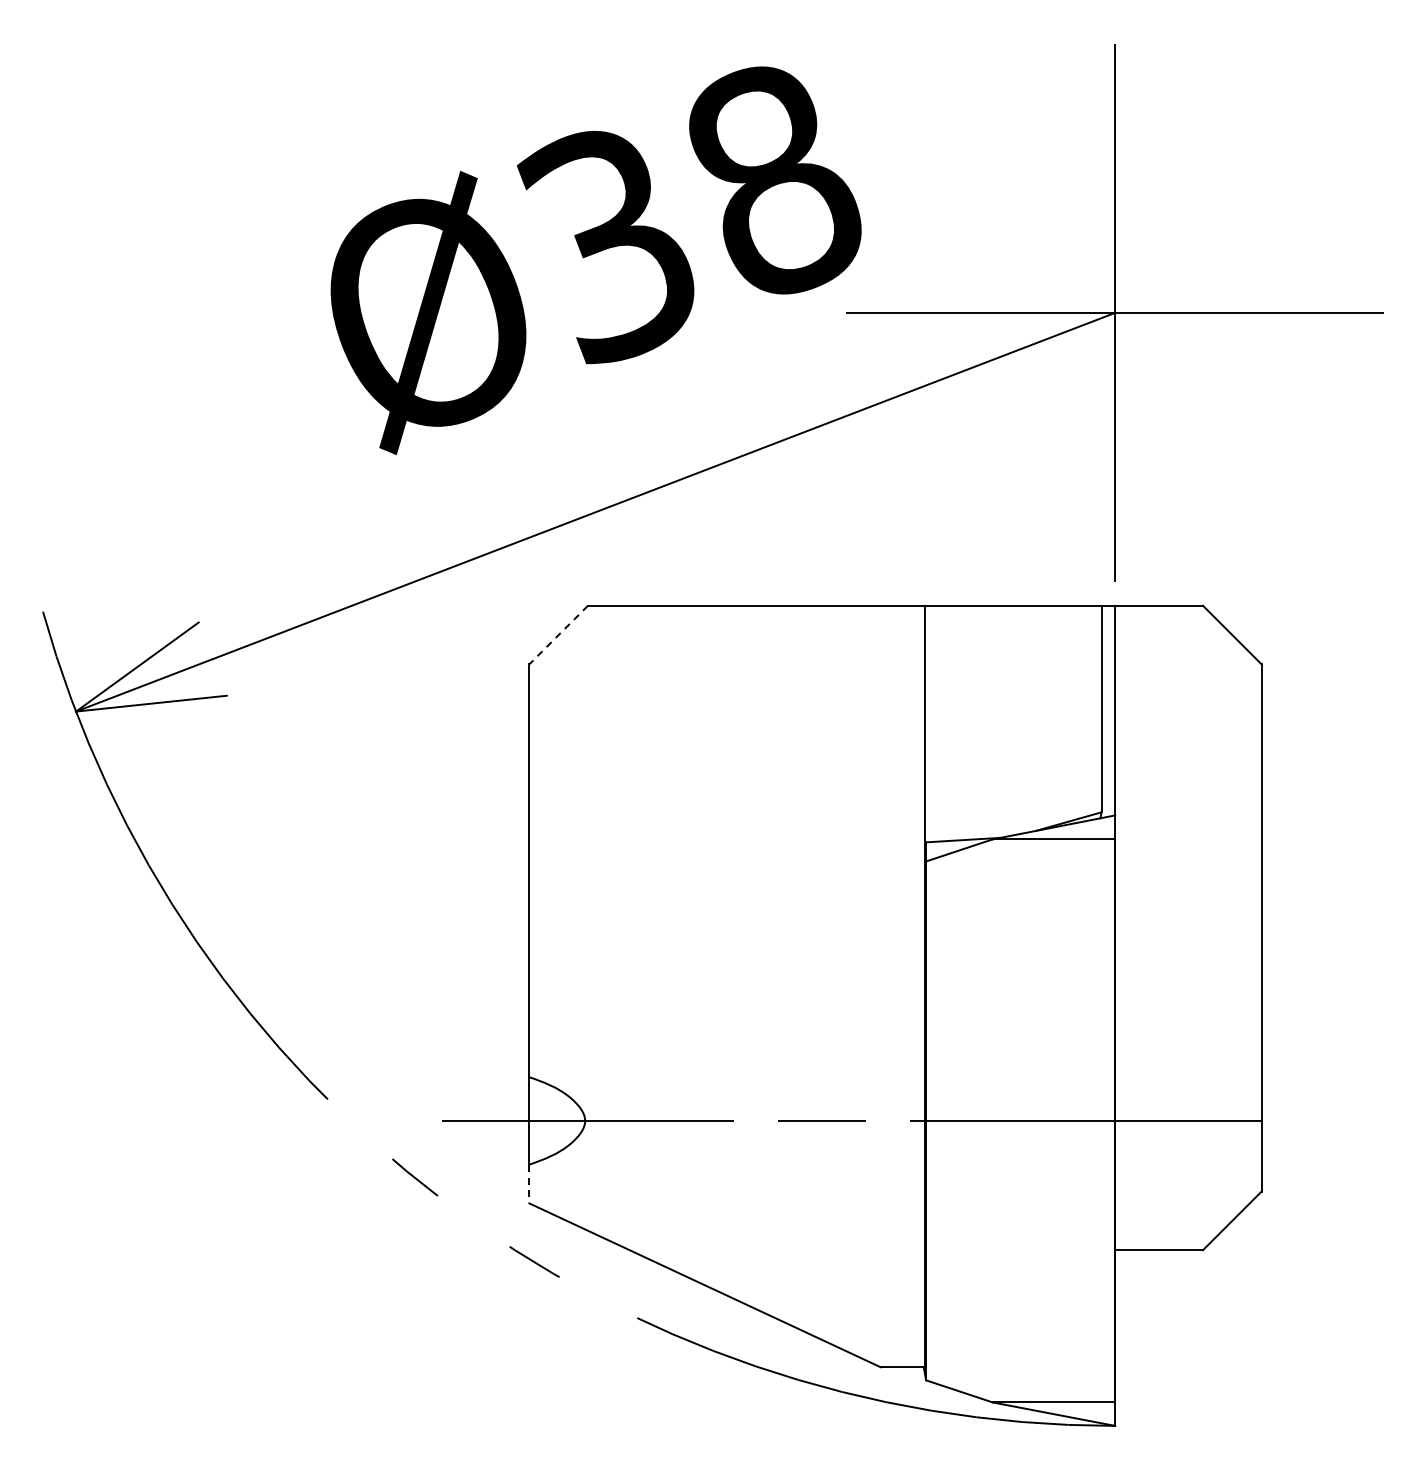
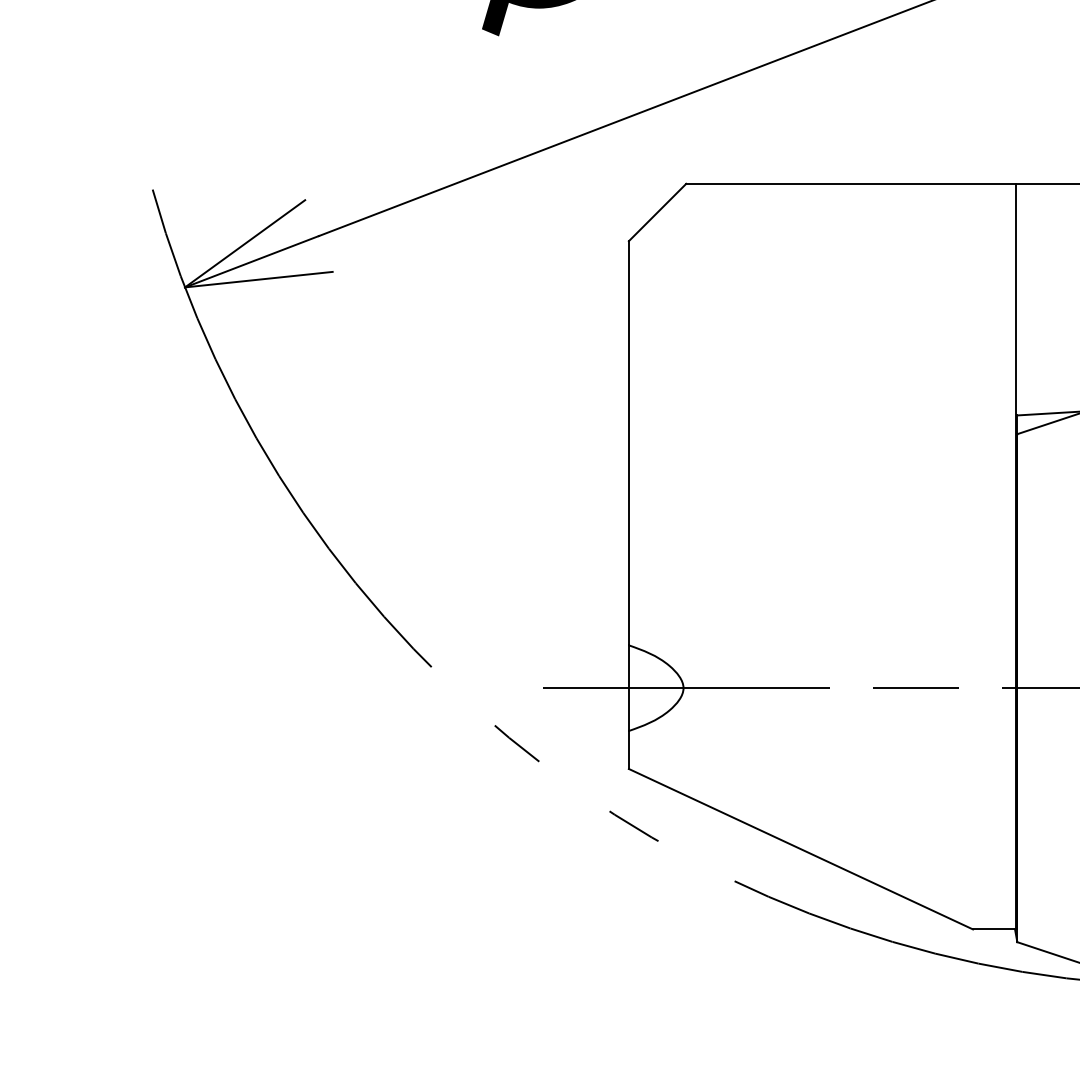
line: (558, 635) -> (657, 212), dashed -> solid
line: (529, 1184) -> (629, 750), dashed -> solid

